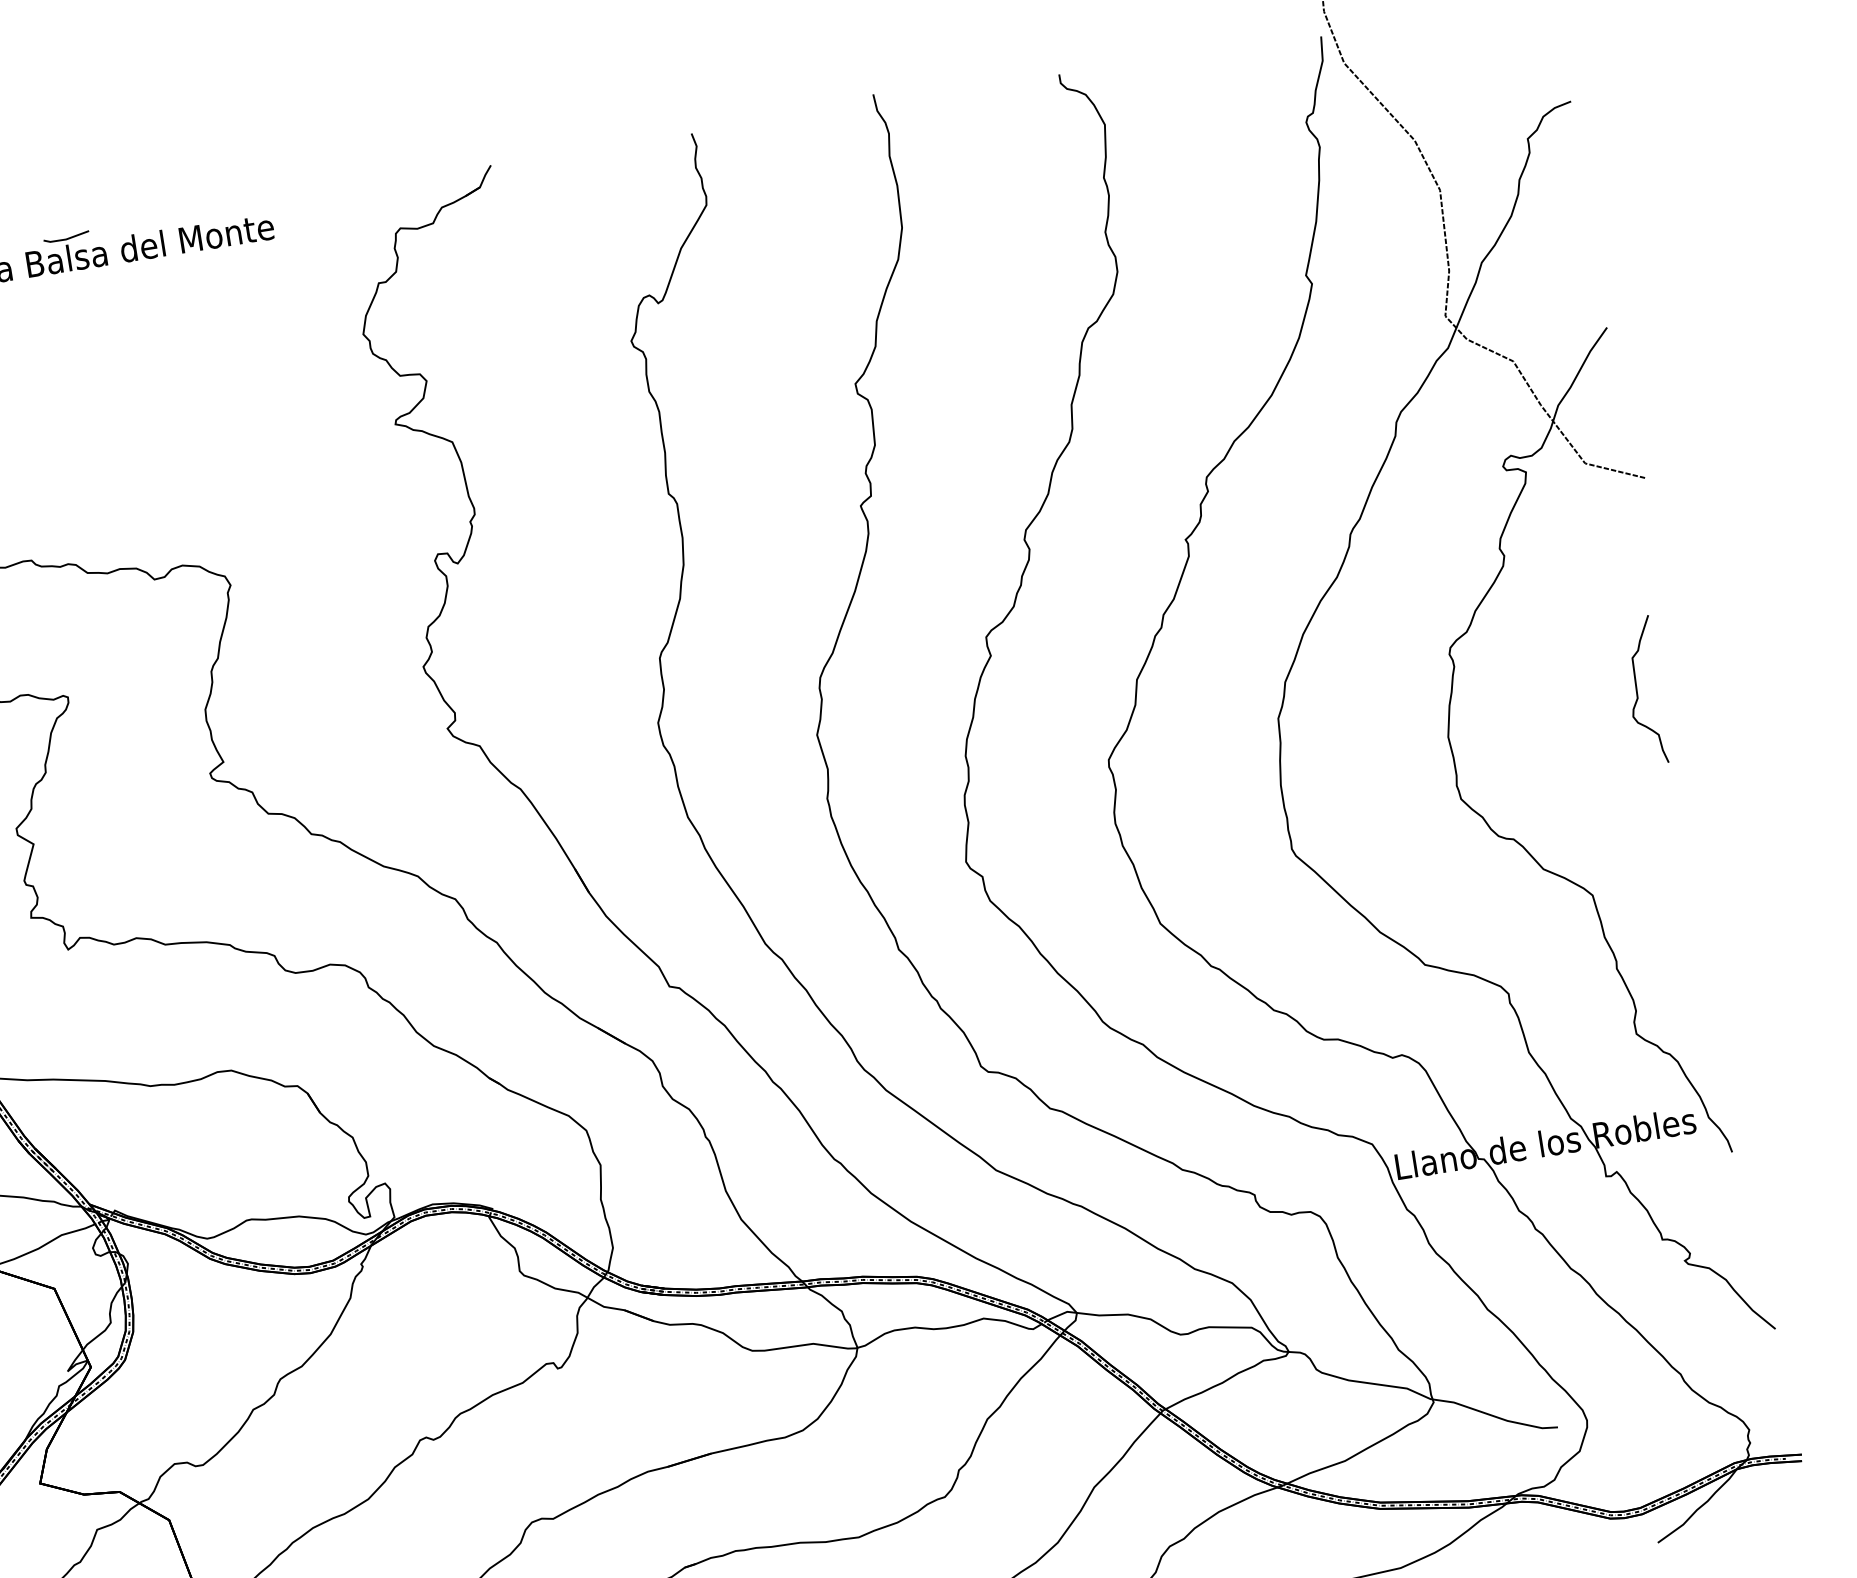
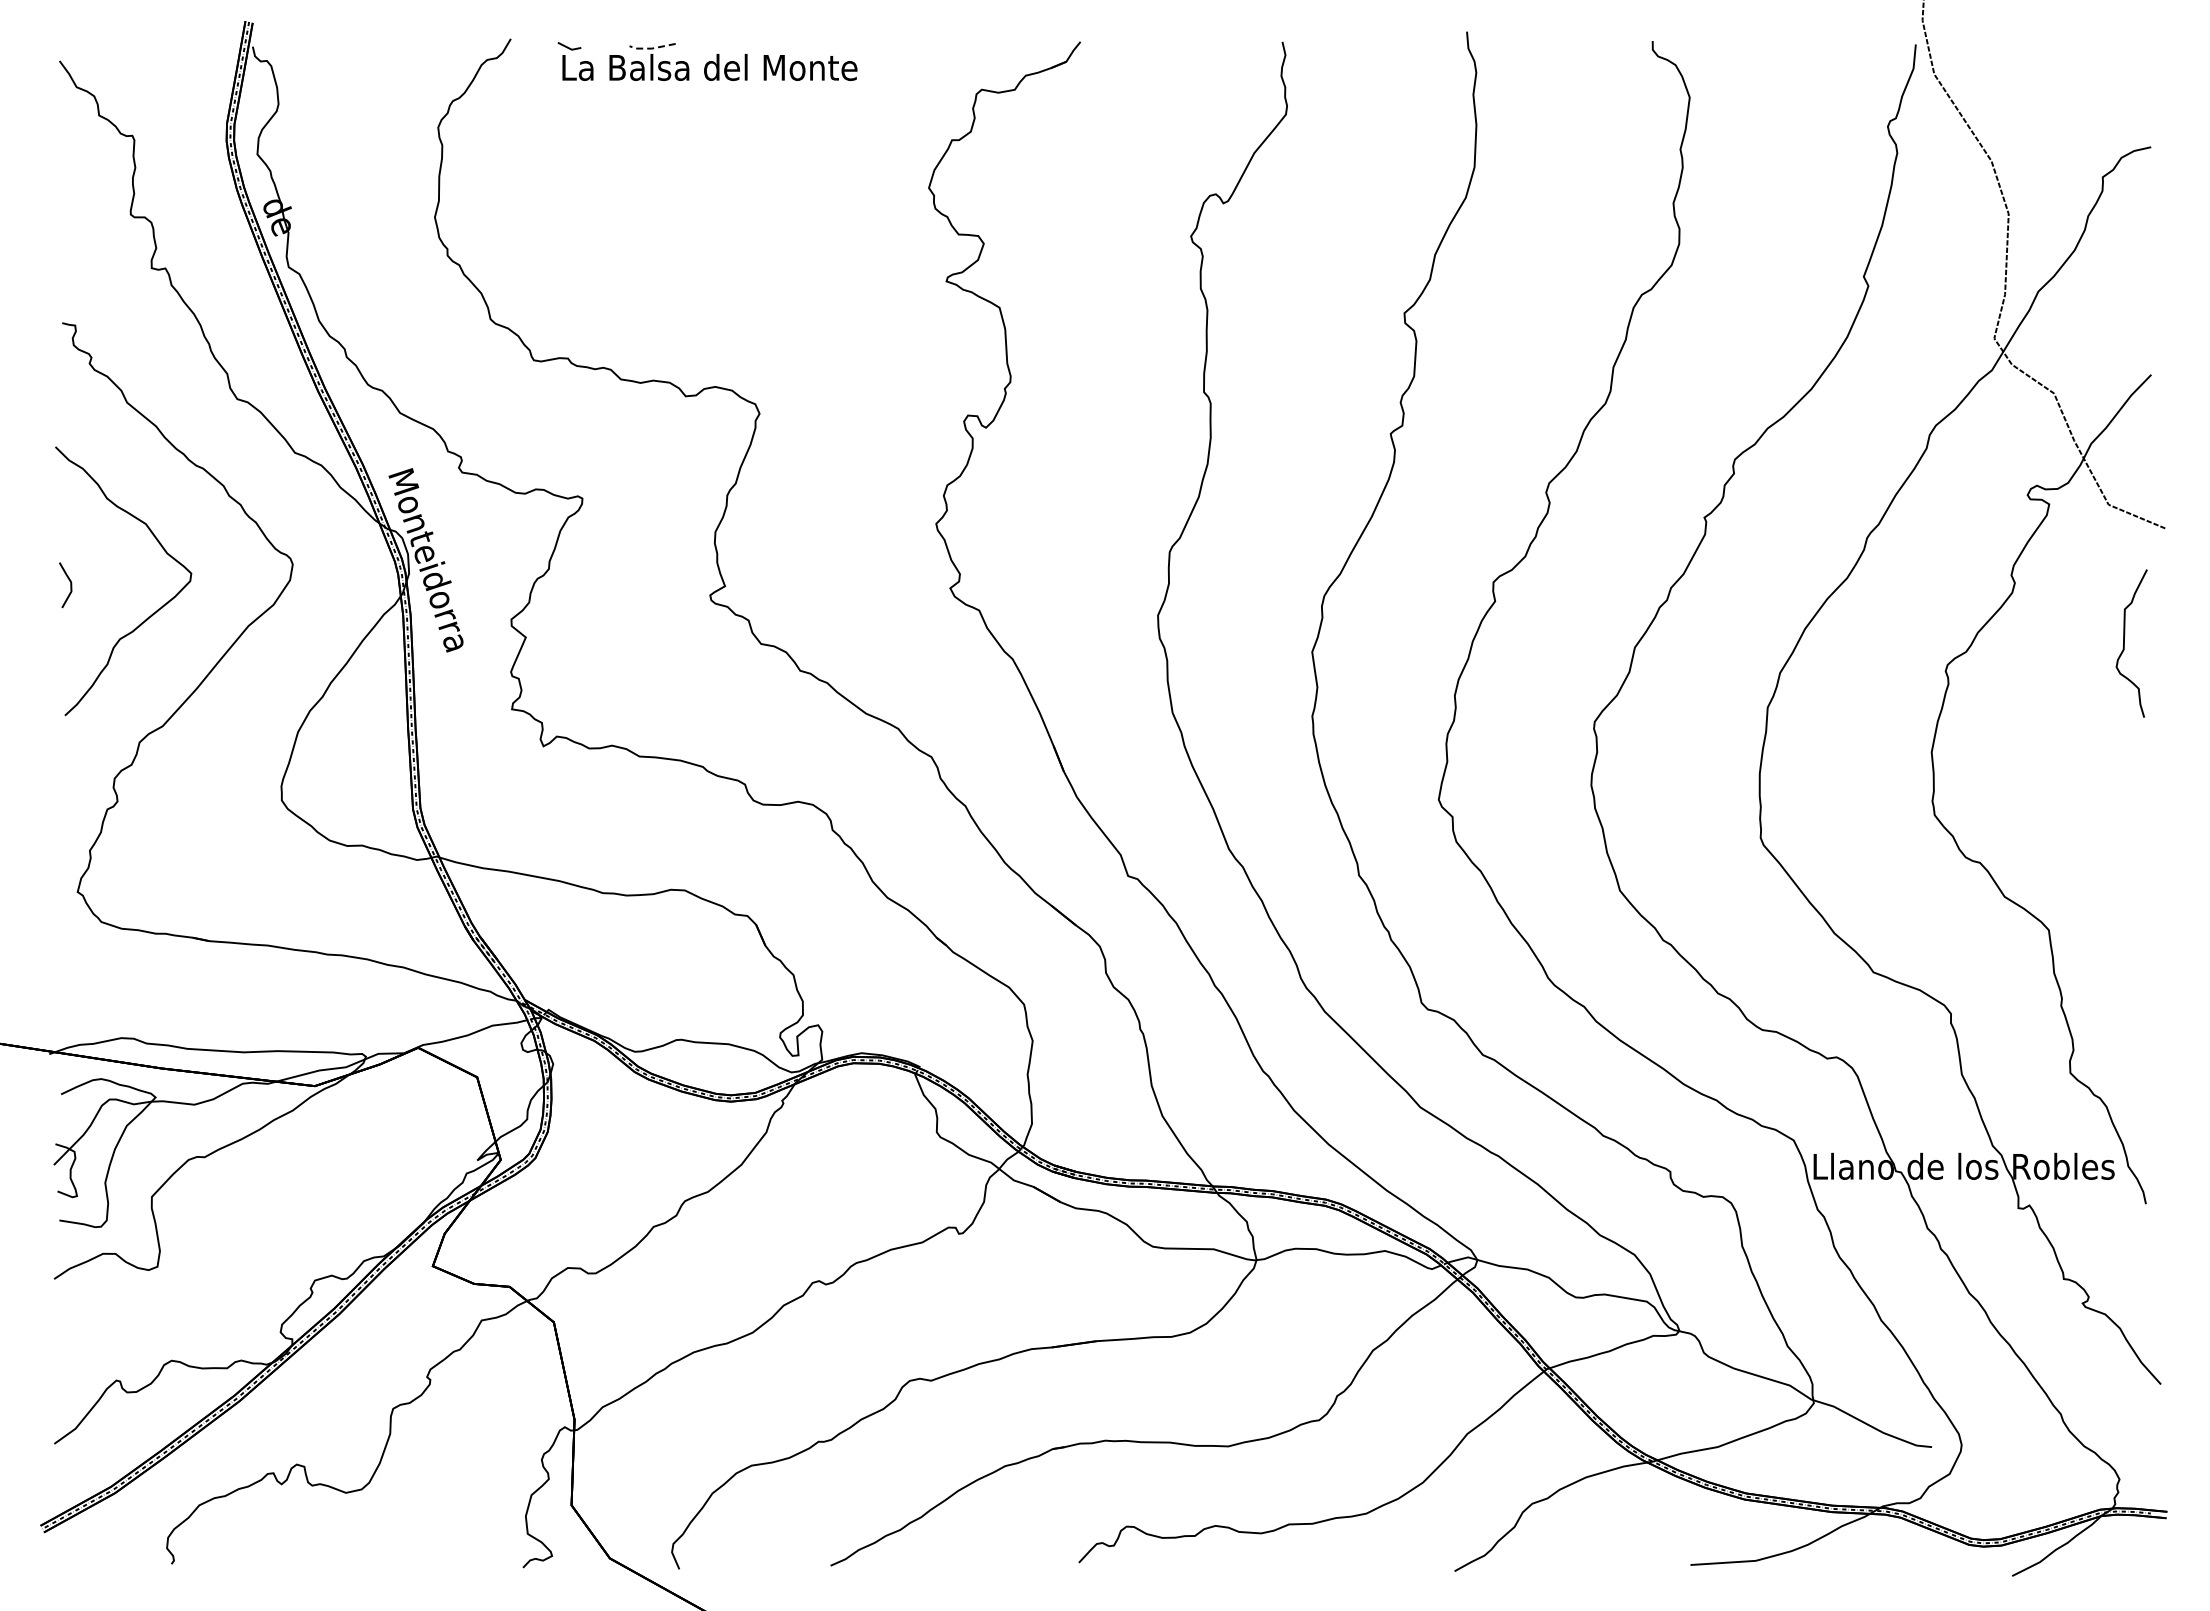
line: (65, 239) -> (651, 48), solid -> dashed
curve: (1637, 692) -> (2124, 643), moved

